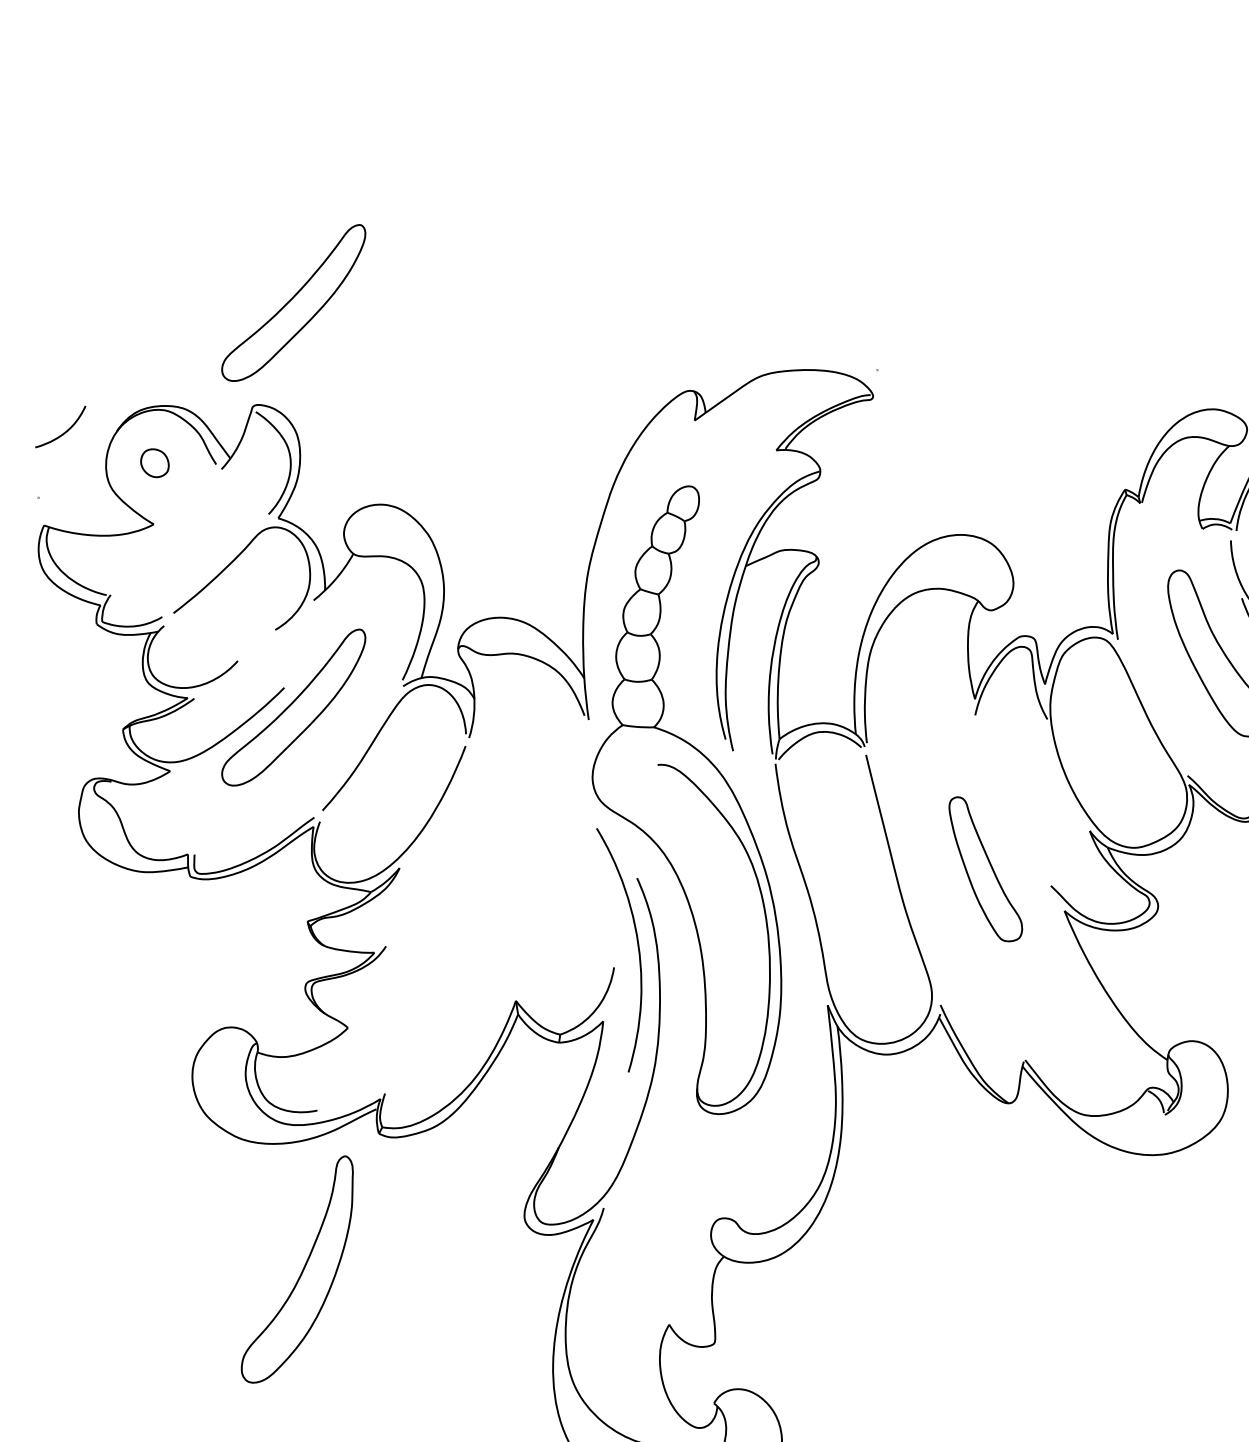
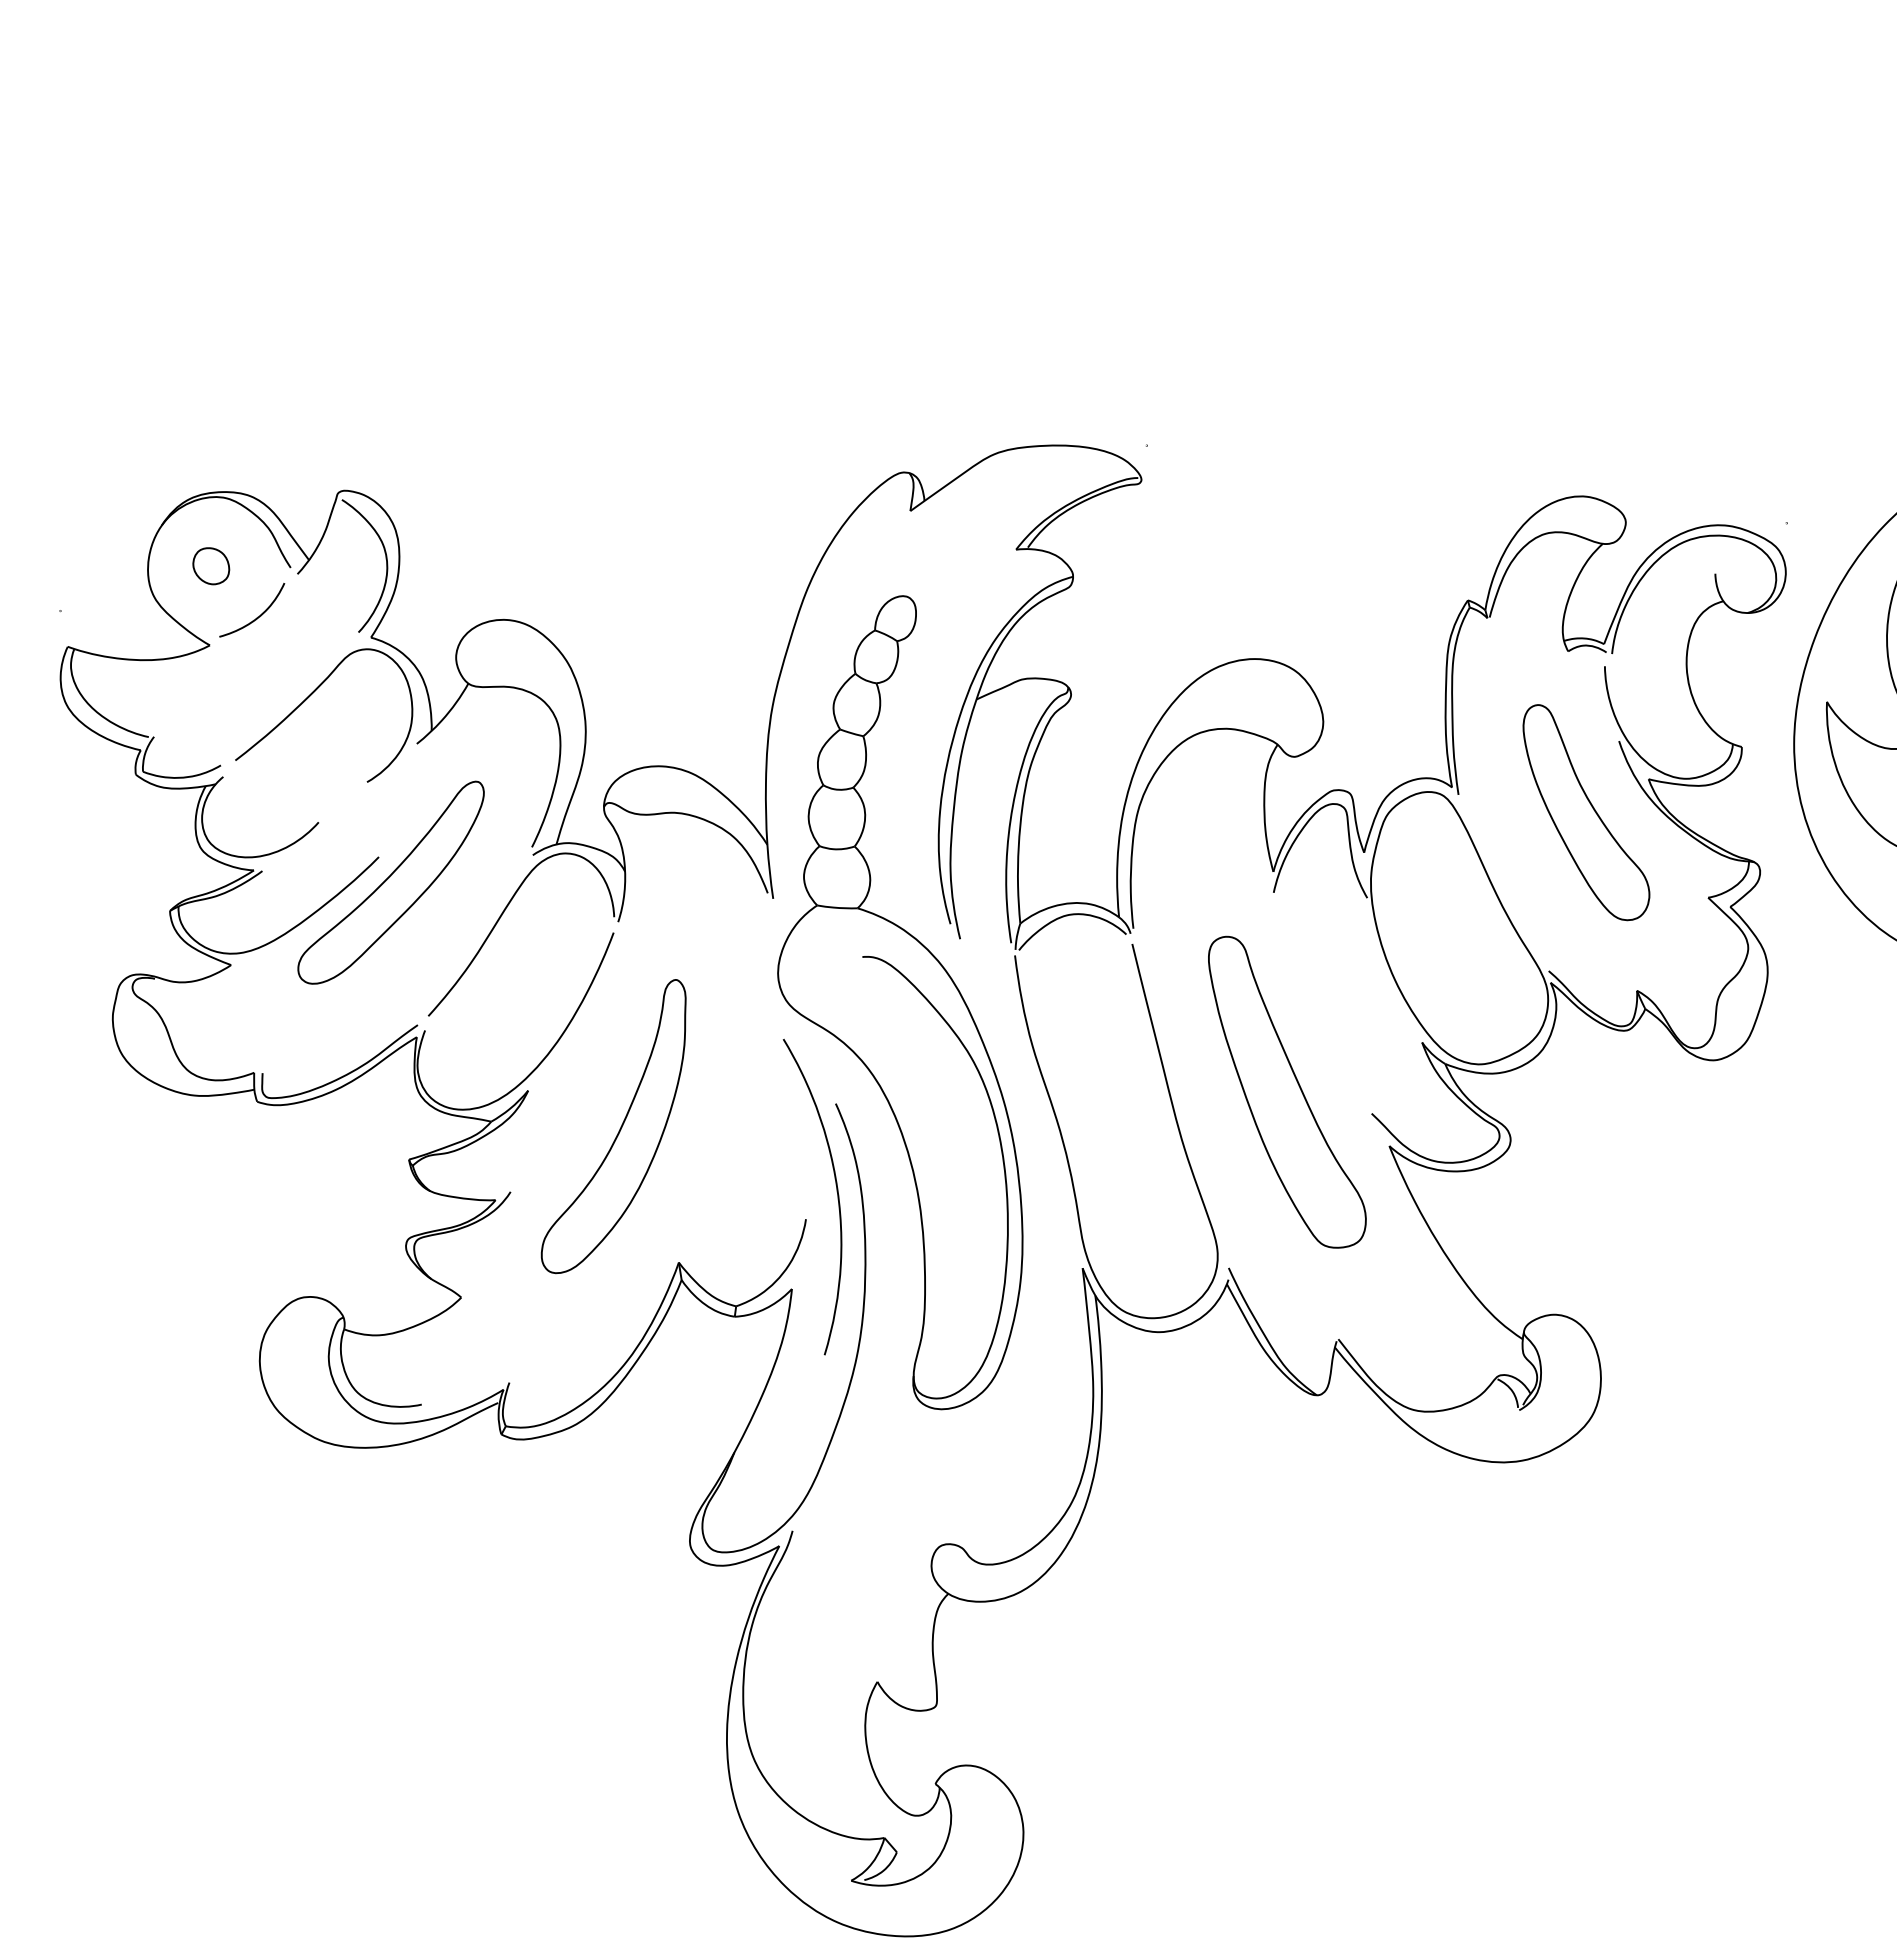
part: (293, 302) -> (390, 358), removed
curve: (64, 431) -> (257, 616), moved
part: (985, 868) -> (1287, 1091), size x1.67
part: (301, 1271) -> (619, 1128), moved

